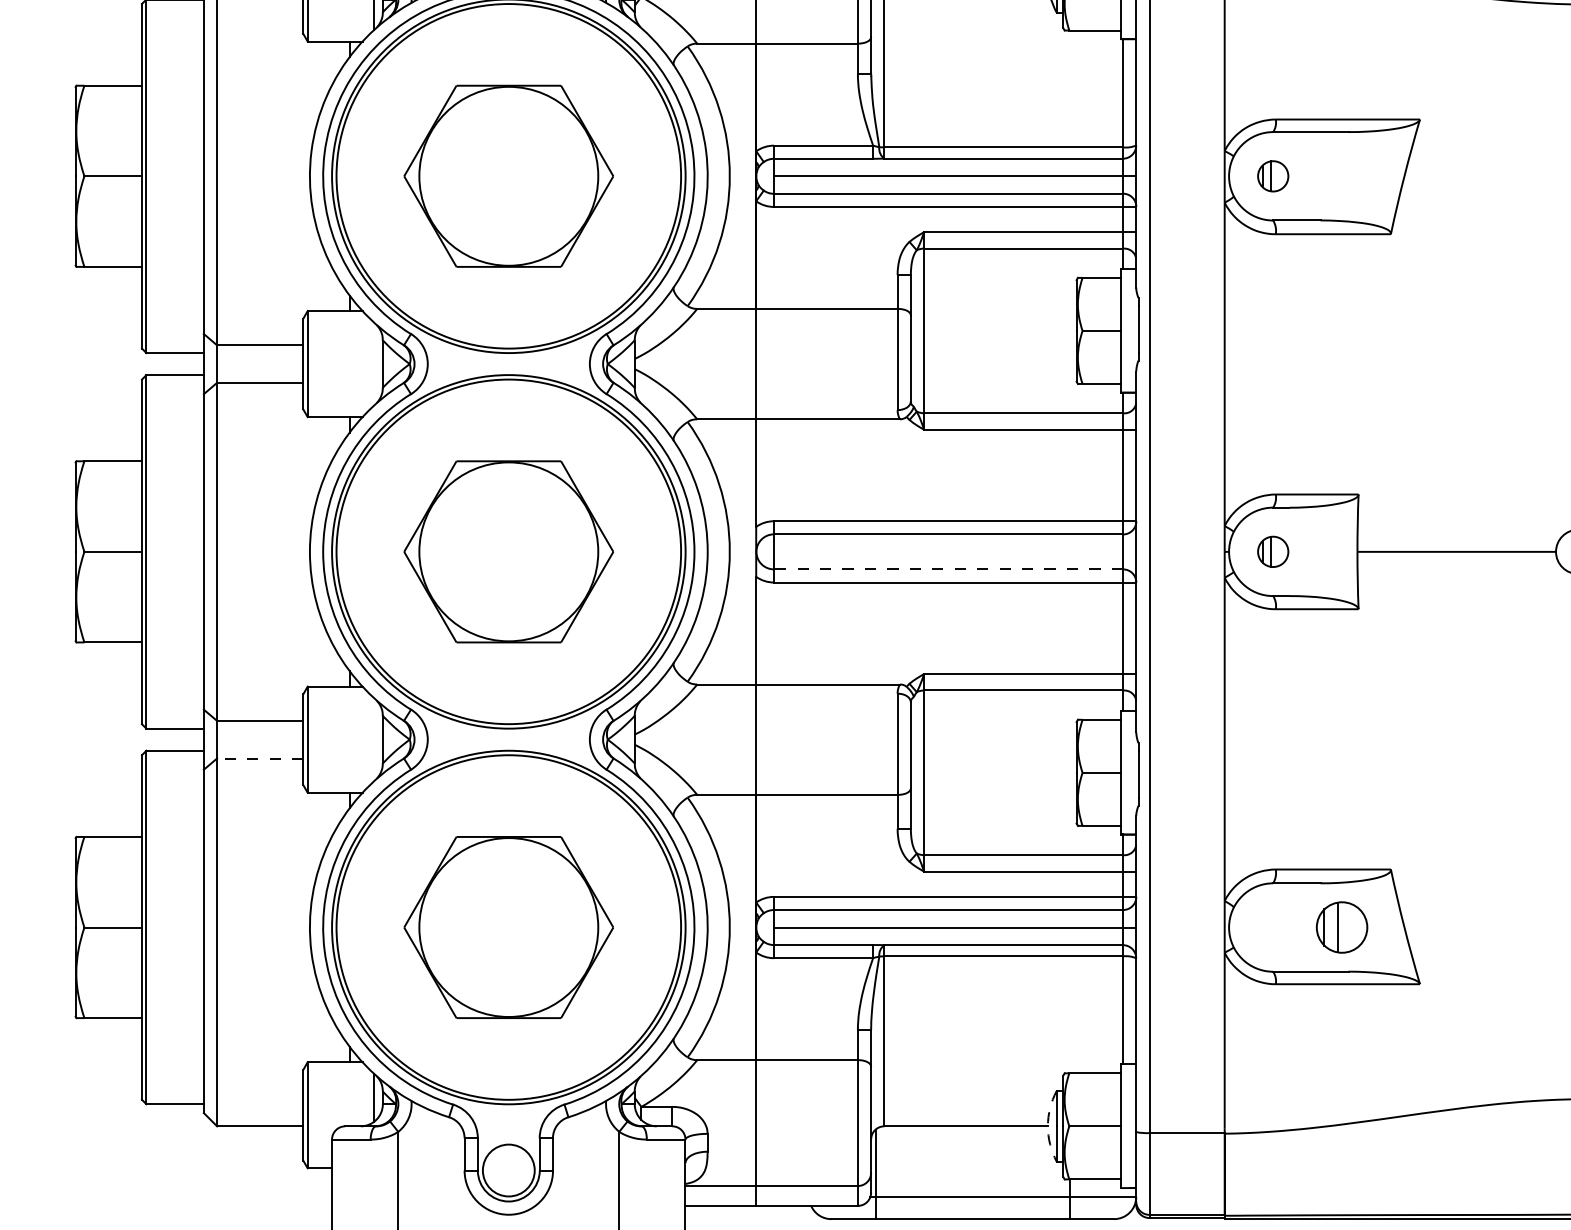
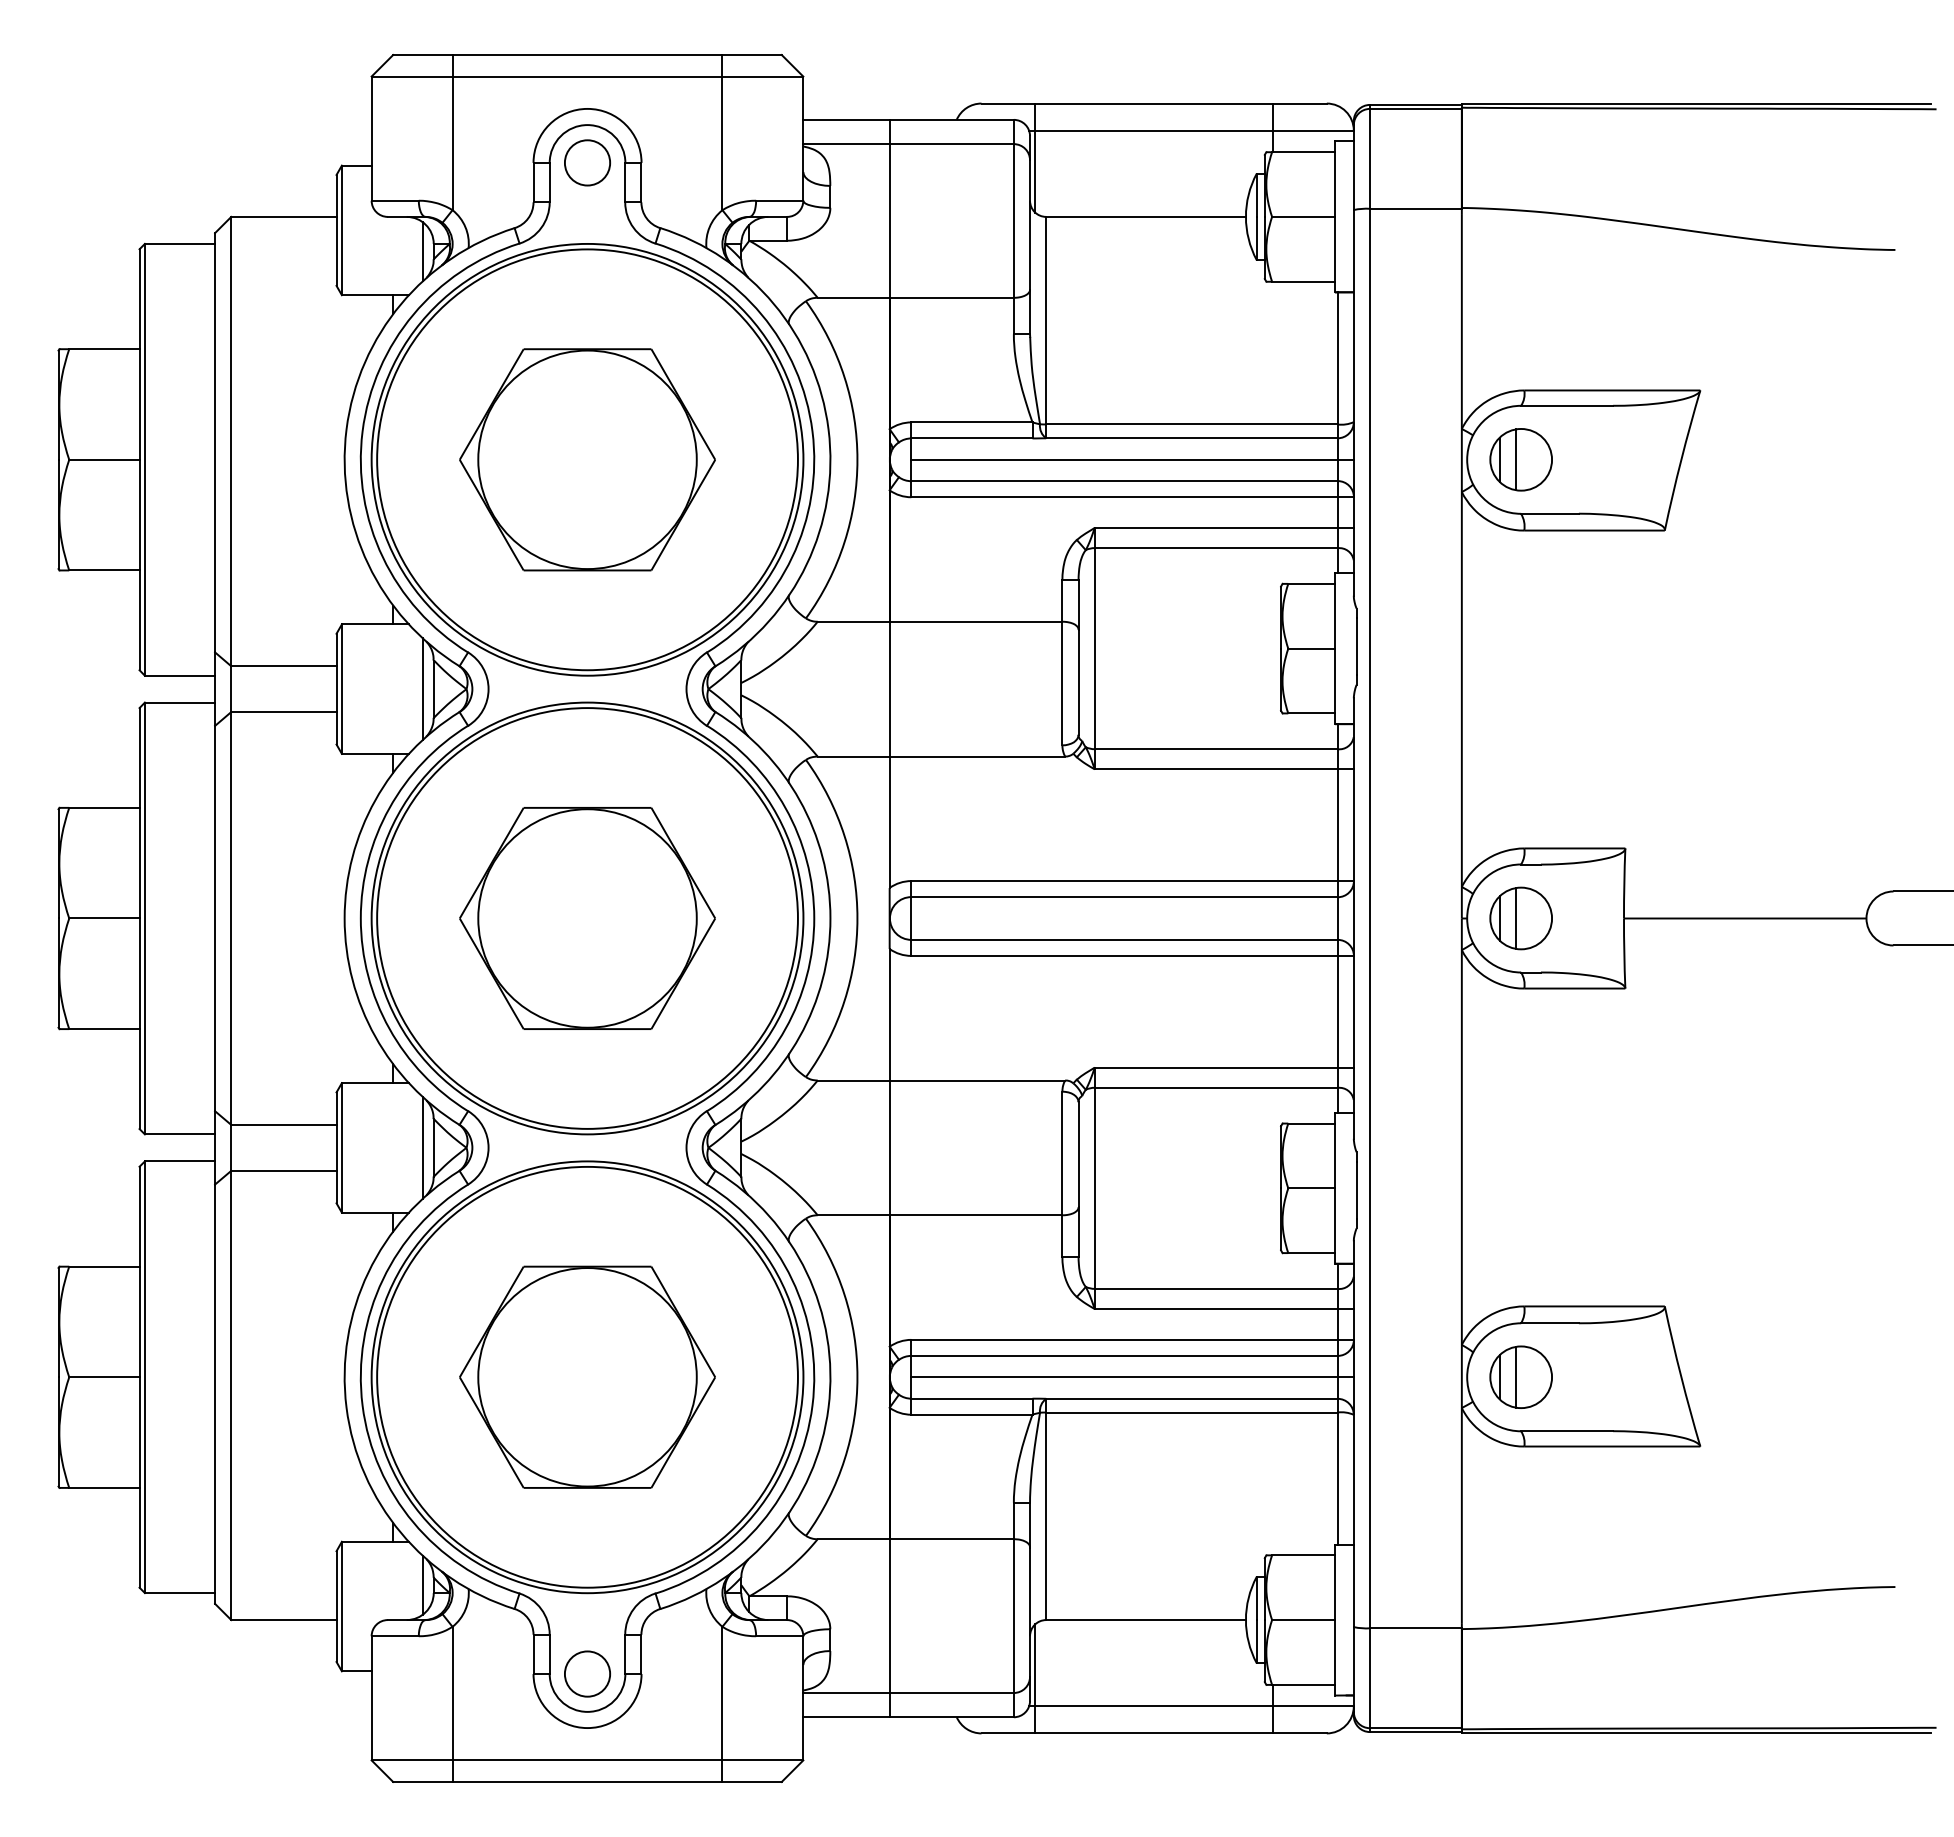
part: (1272, 176) -> (1520, 459), size x1.67
line: (373, 364) -> (422, 689), added
part: (1272, 551) -> (1520, 918), size x1.67
line: (947, 569) -> (1123, 939), dashed -> solid
line: (373, 739) -> (422, 1147), added
line: (259, 758) -> (283, 1170), dashed -> solid
part: (1341, 926) -> (1520, 1376), moved
arc: (1047, 1126) -> (1245, 1620), dashed -> solid
circle: (508, 1170) -> (587, 1673), size x0.71

